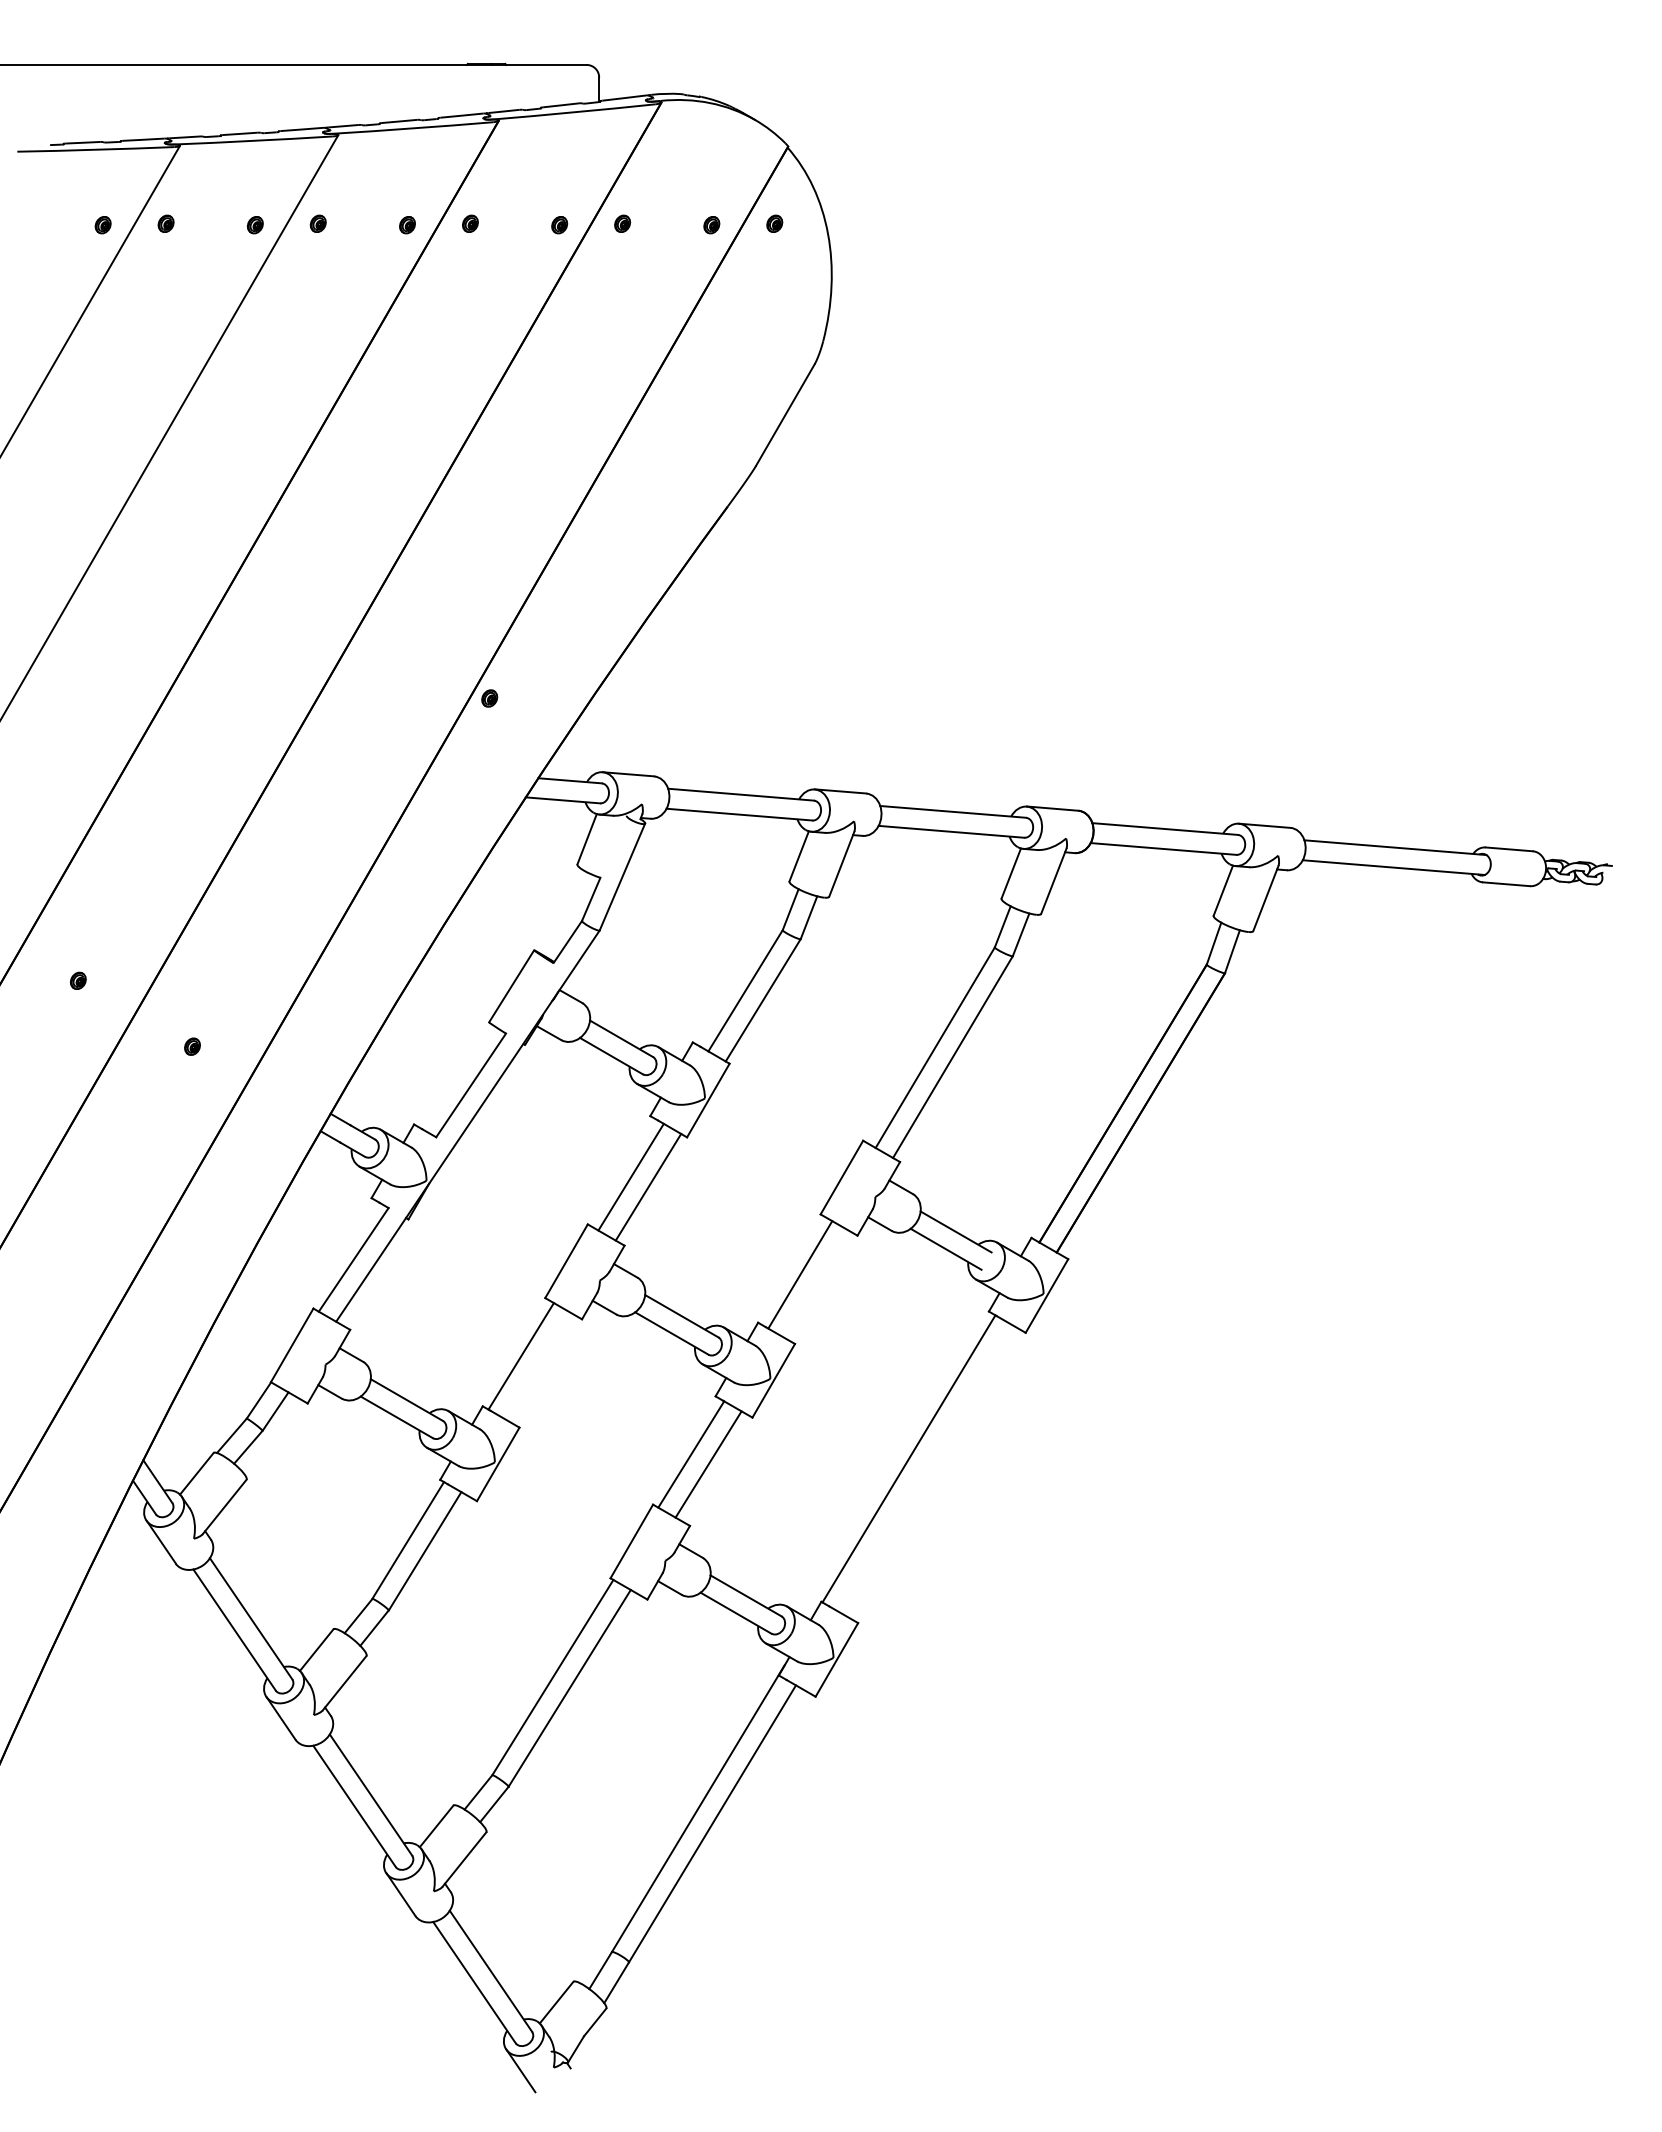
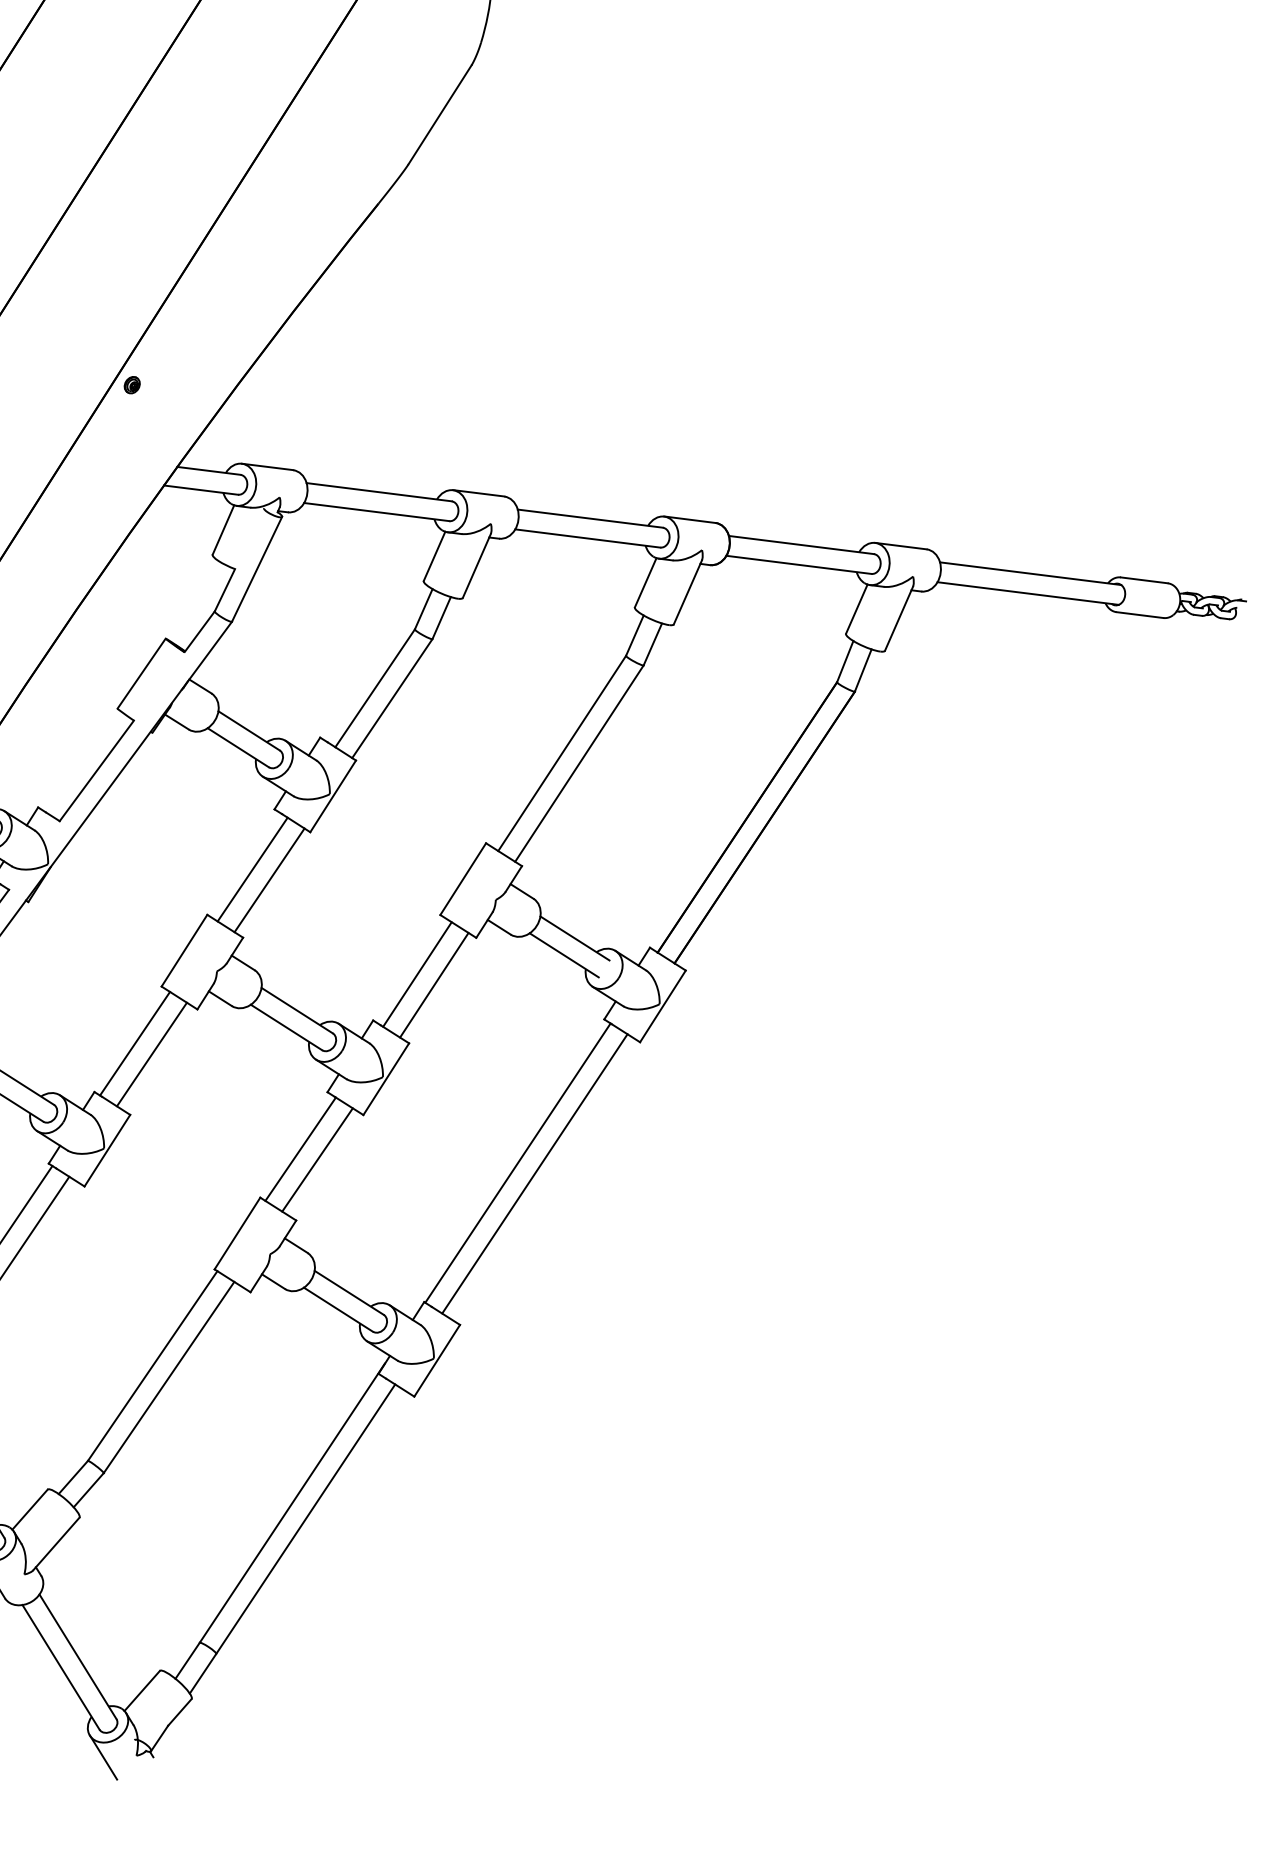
line: (817, 1284) -> (434, 984), added
line: (538, 1366) -> (151, 1054), added
line: (925, 1468) -> (534, 1173), added

